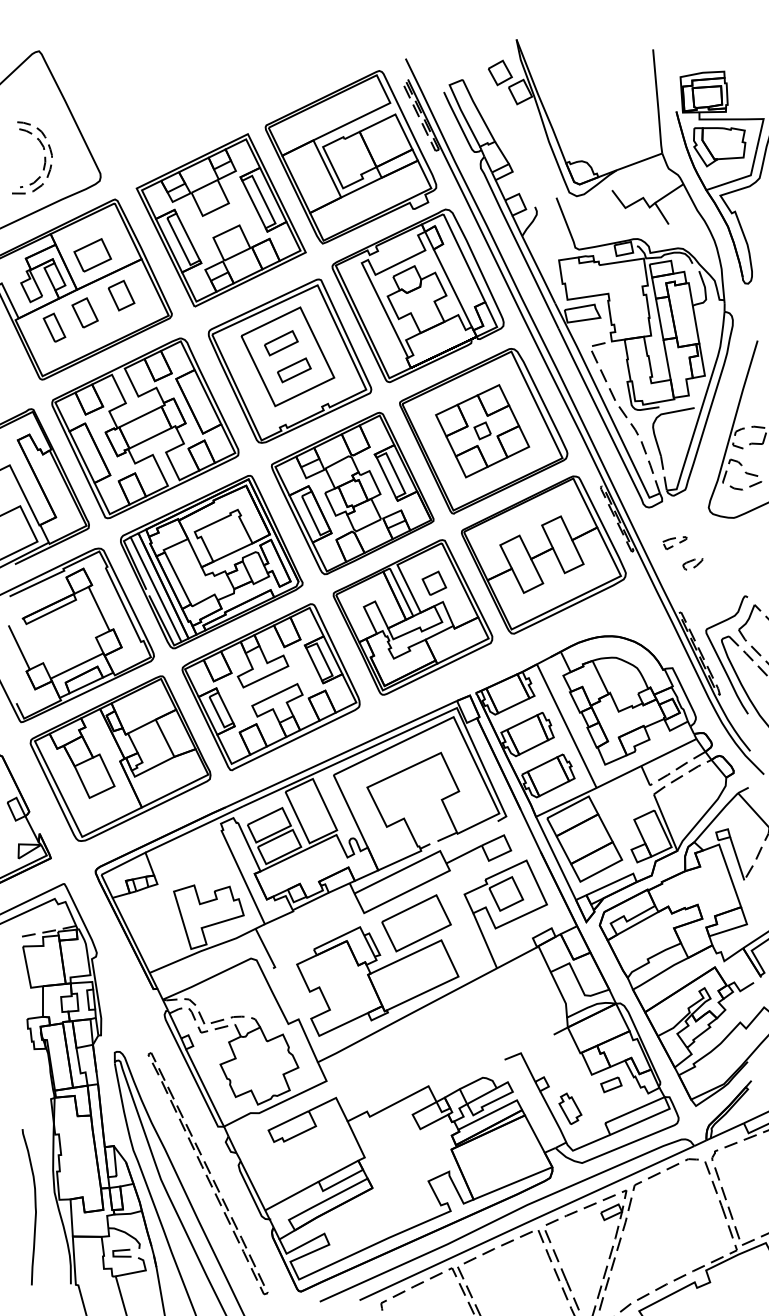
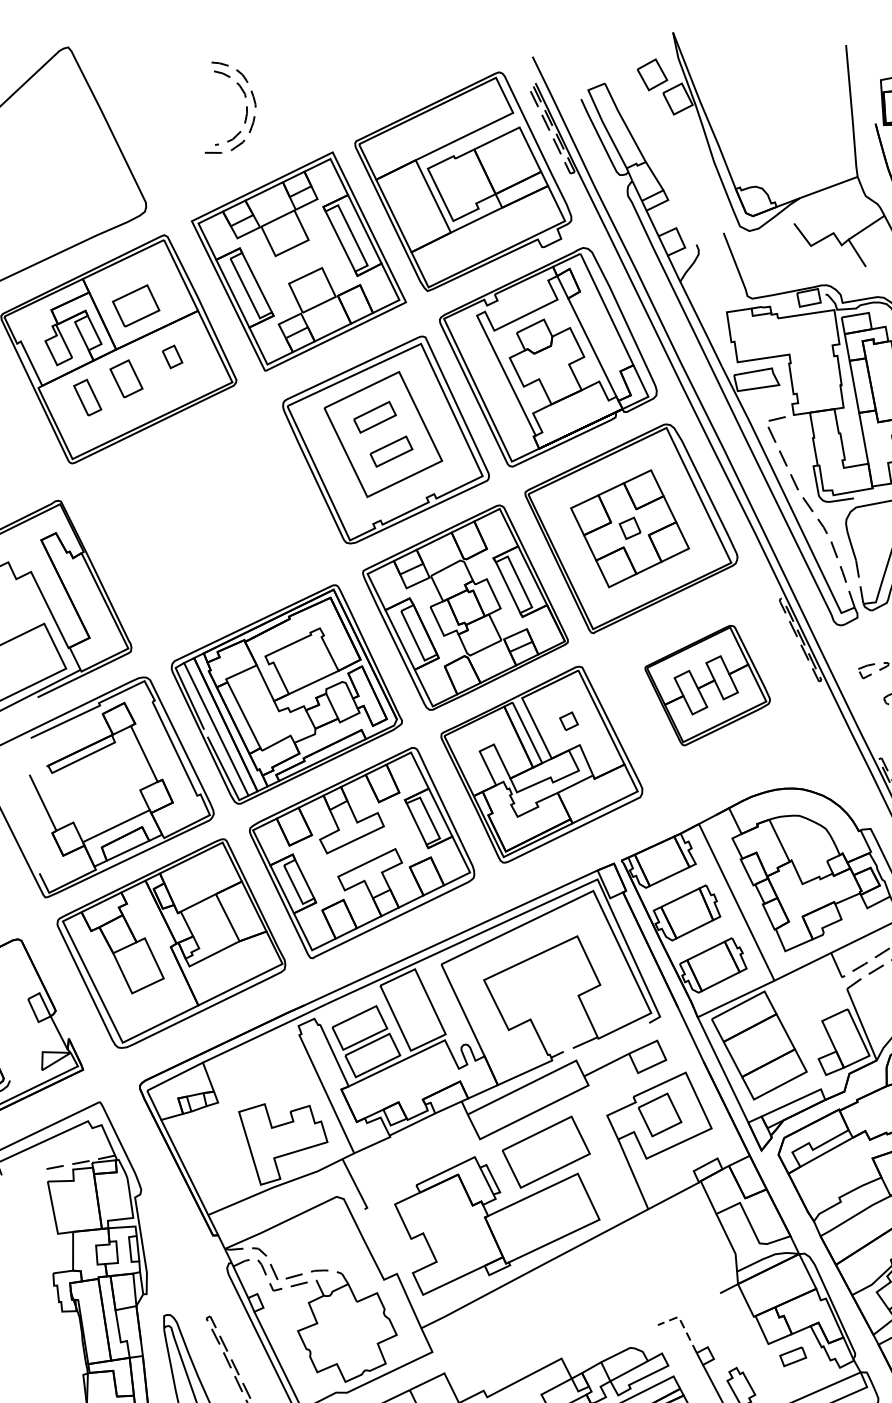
part: (44, 157) -> (246, 107), moved
part: (121, 295) -> (172, 356), size x0.6
part: (145, 428) -> (202, 525), removed
part: (543, 554) -> (707, 684), size x0.6
part: (434, 582) -> (569, 720), size x0.6
line: (523, 1058) -> (681, 1323), solid -> dashed

